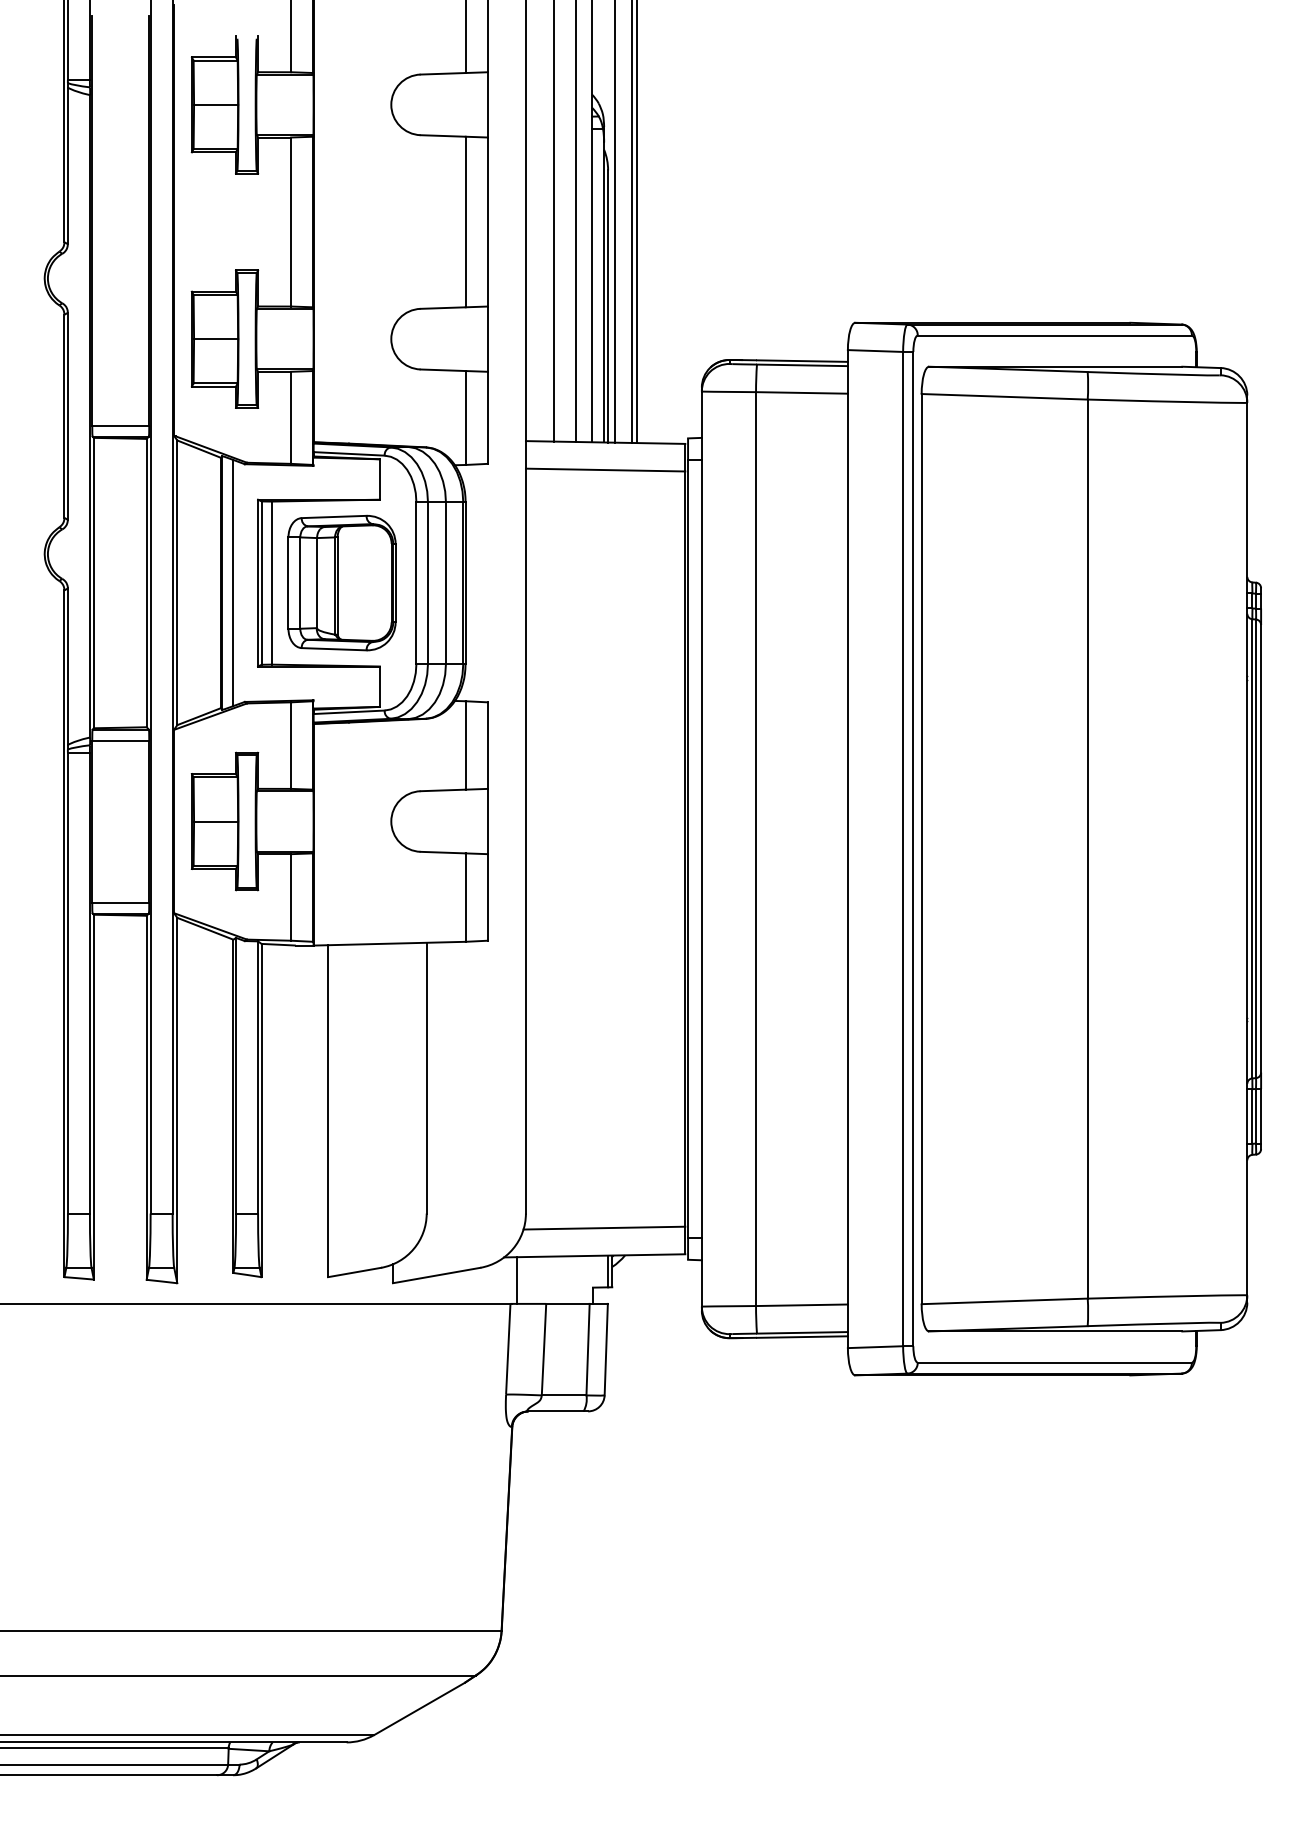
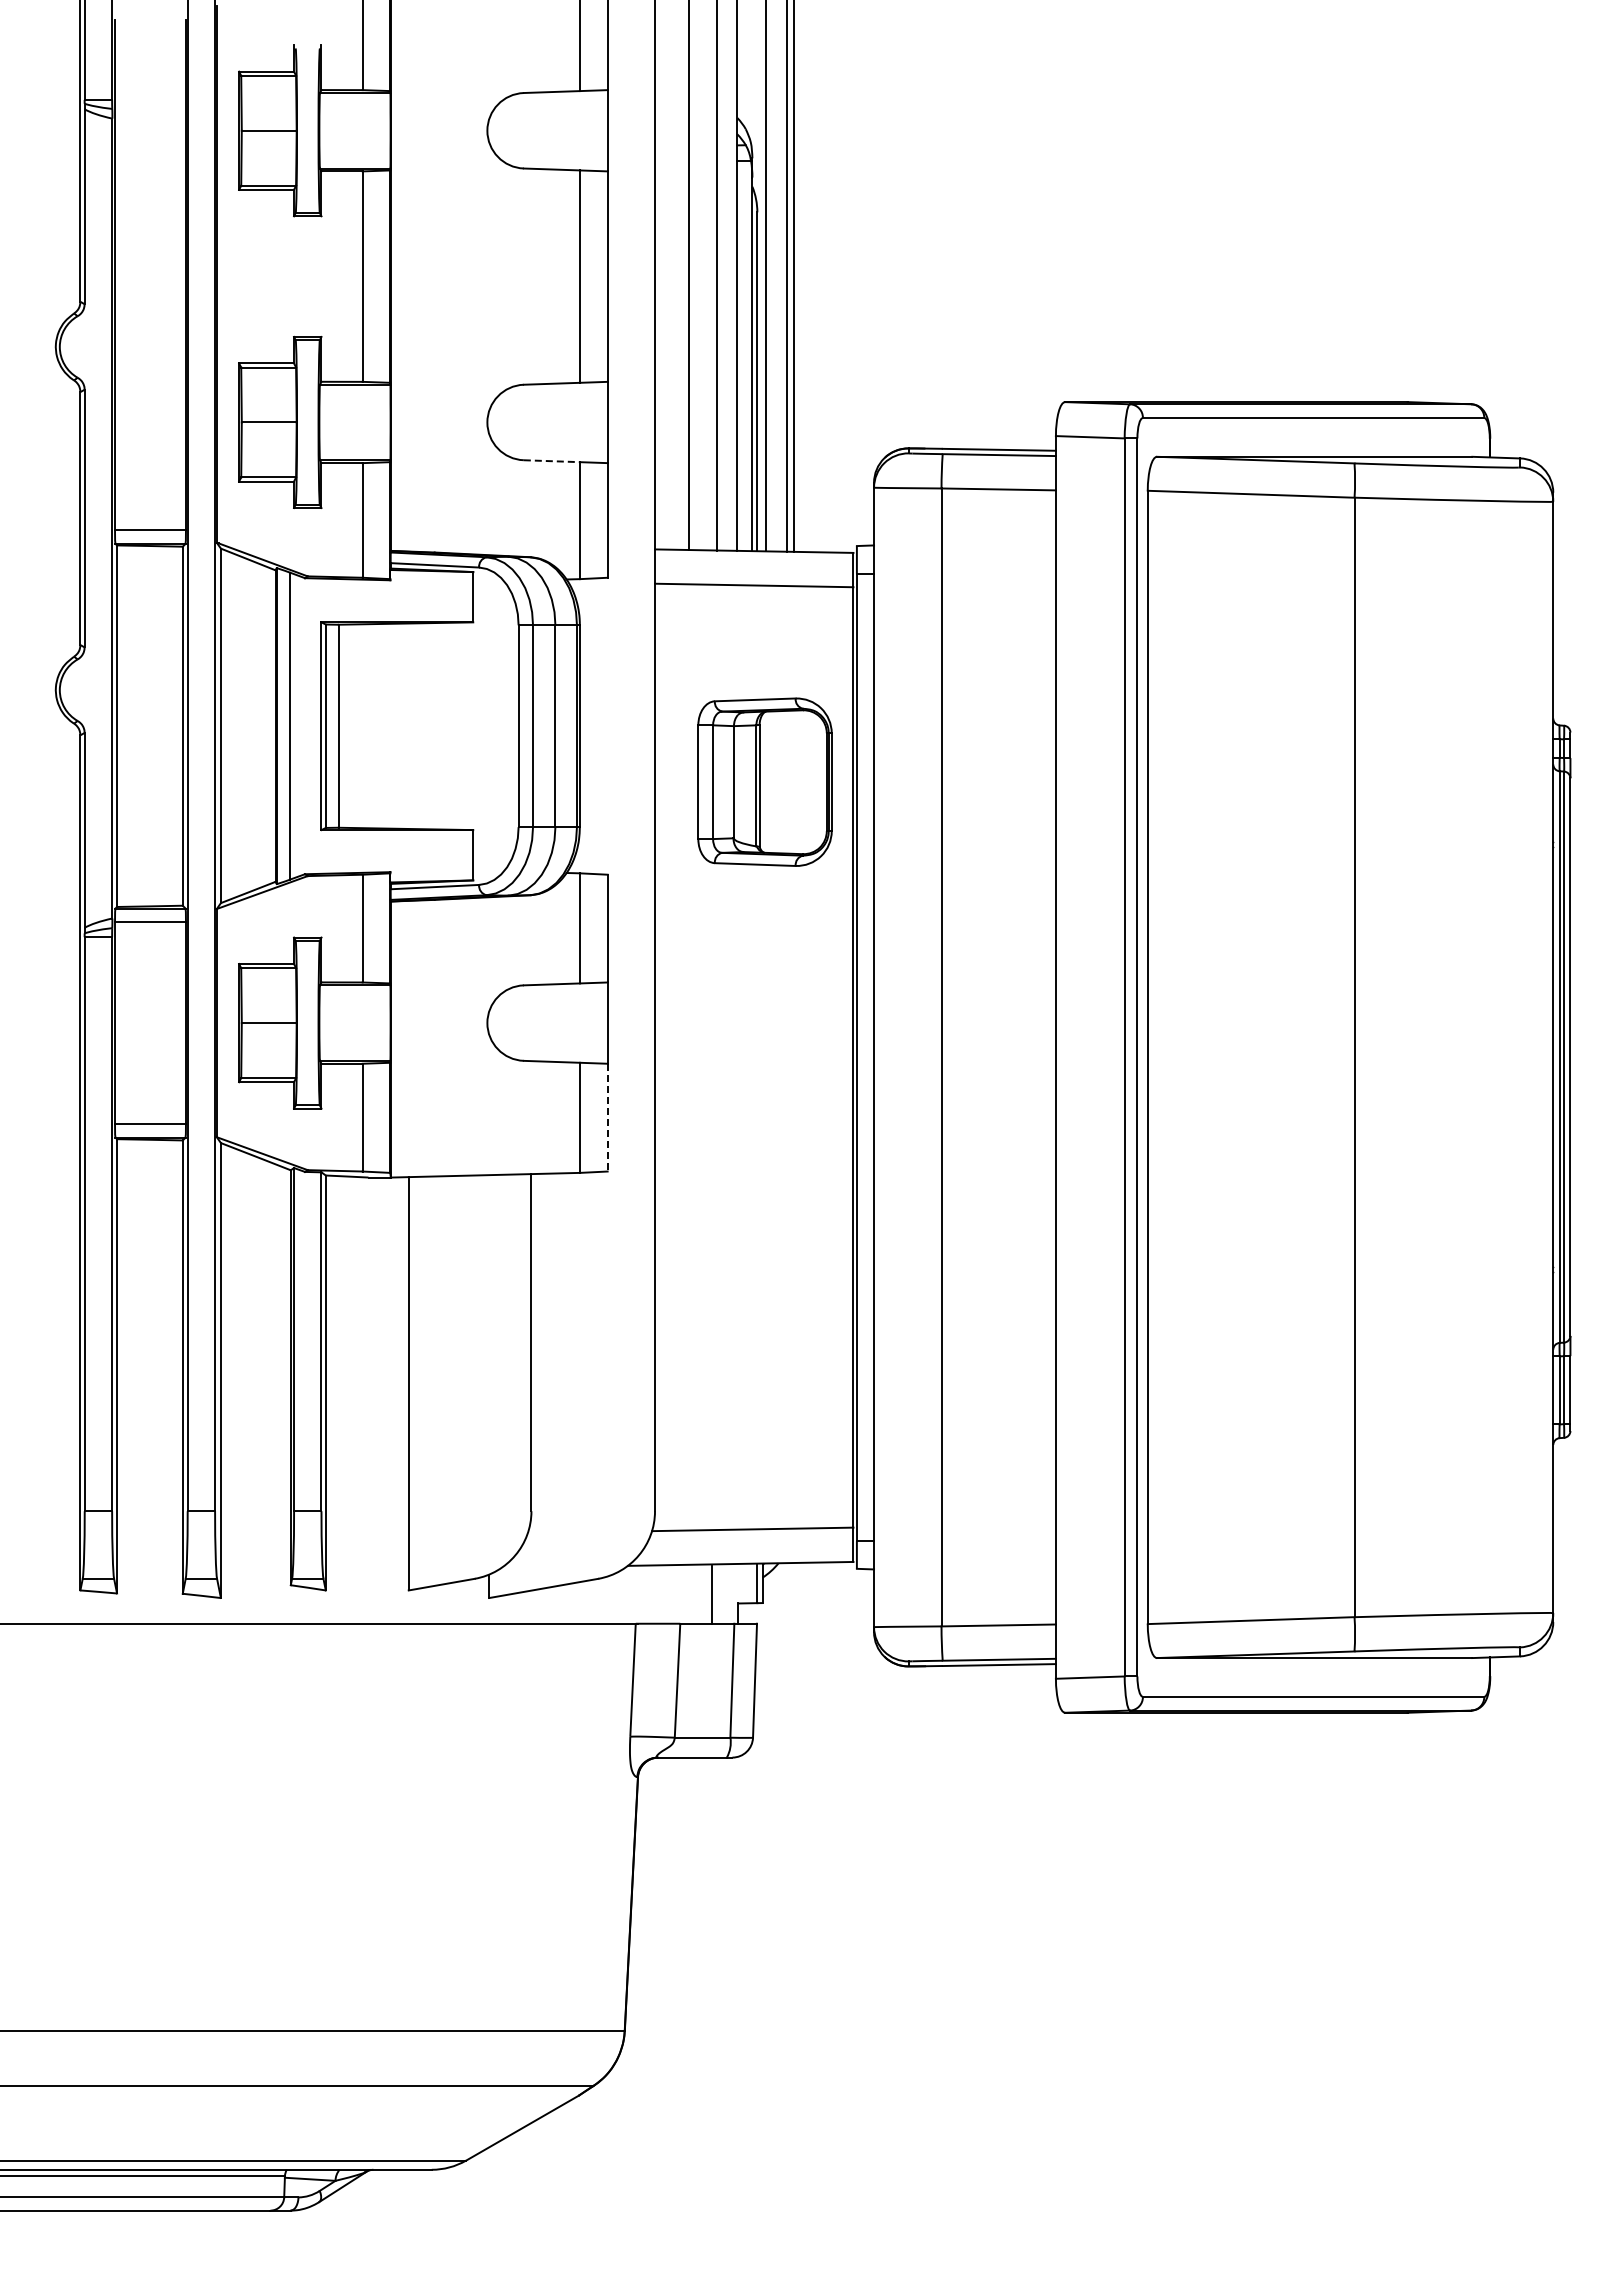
line: (443, 370) -> (552, 461), solid -> dashed
part: (341, 582) -> (764, 781), moved
line: (487, 897) -> (607, 1117), solid -> dashed
line: (517, 1280) -> (712, 1594), moved

